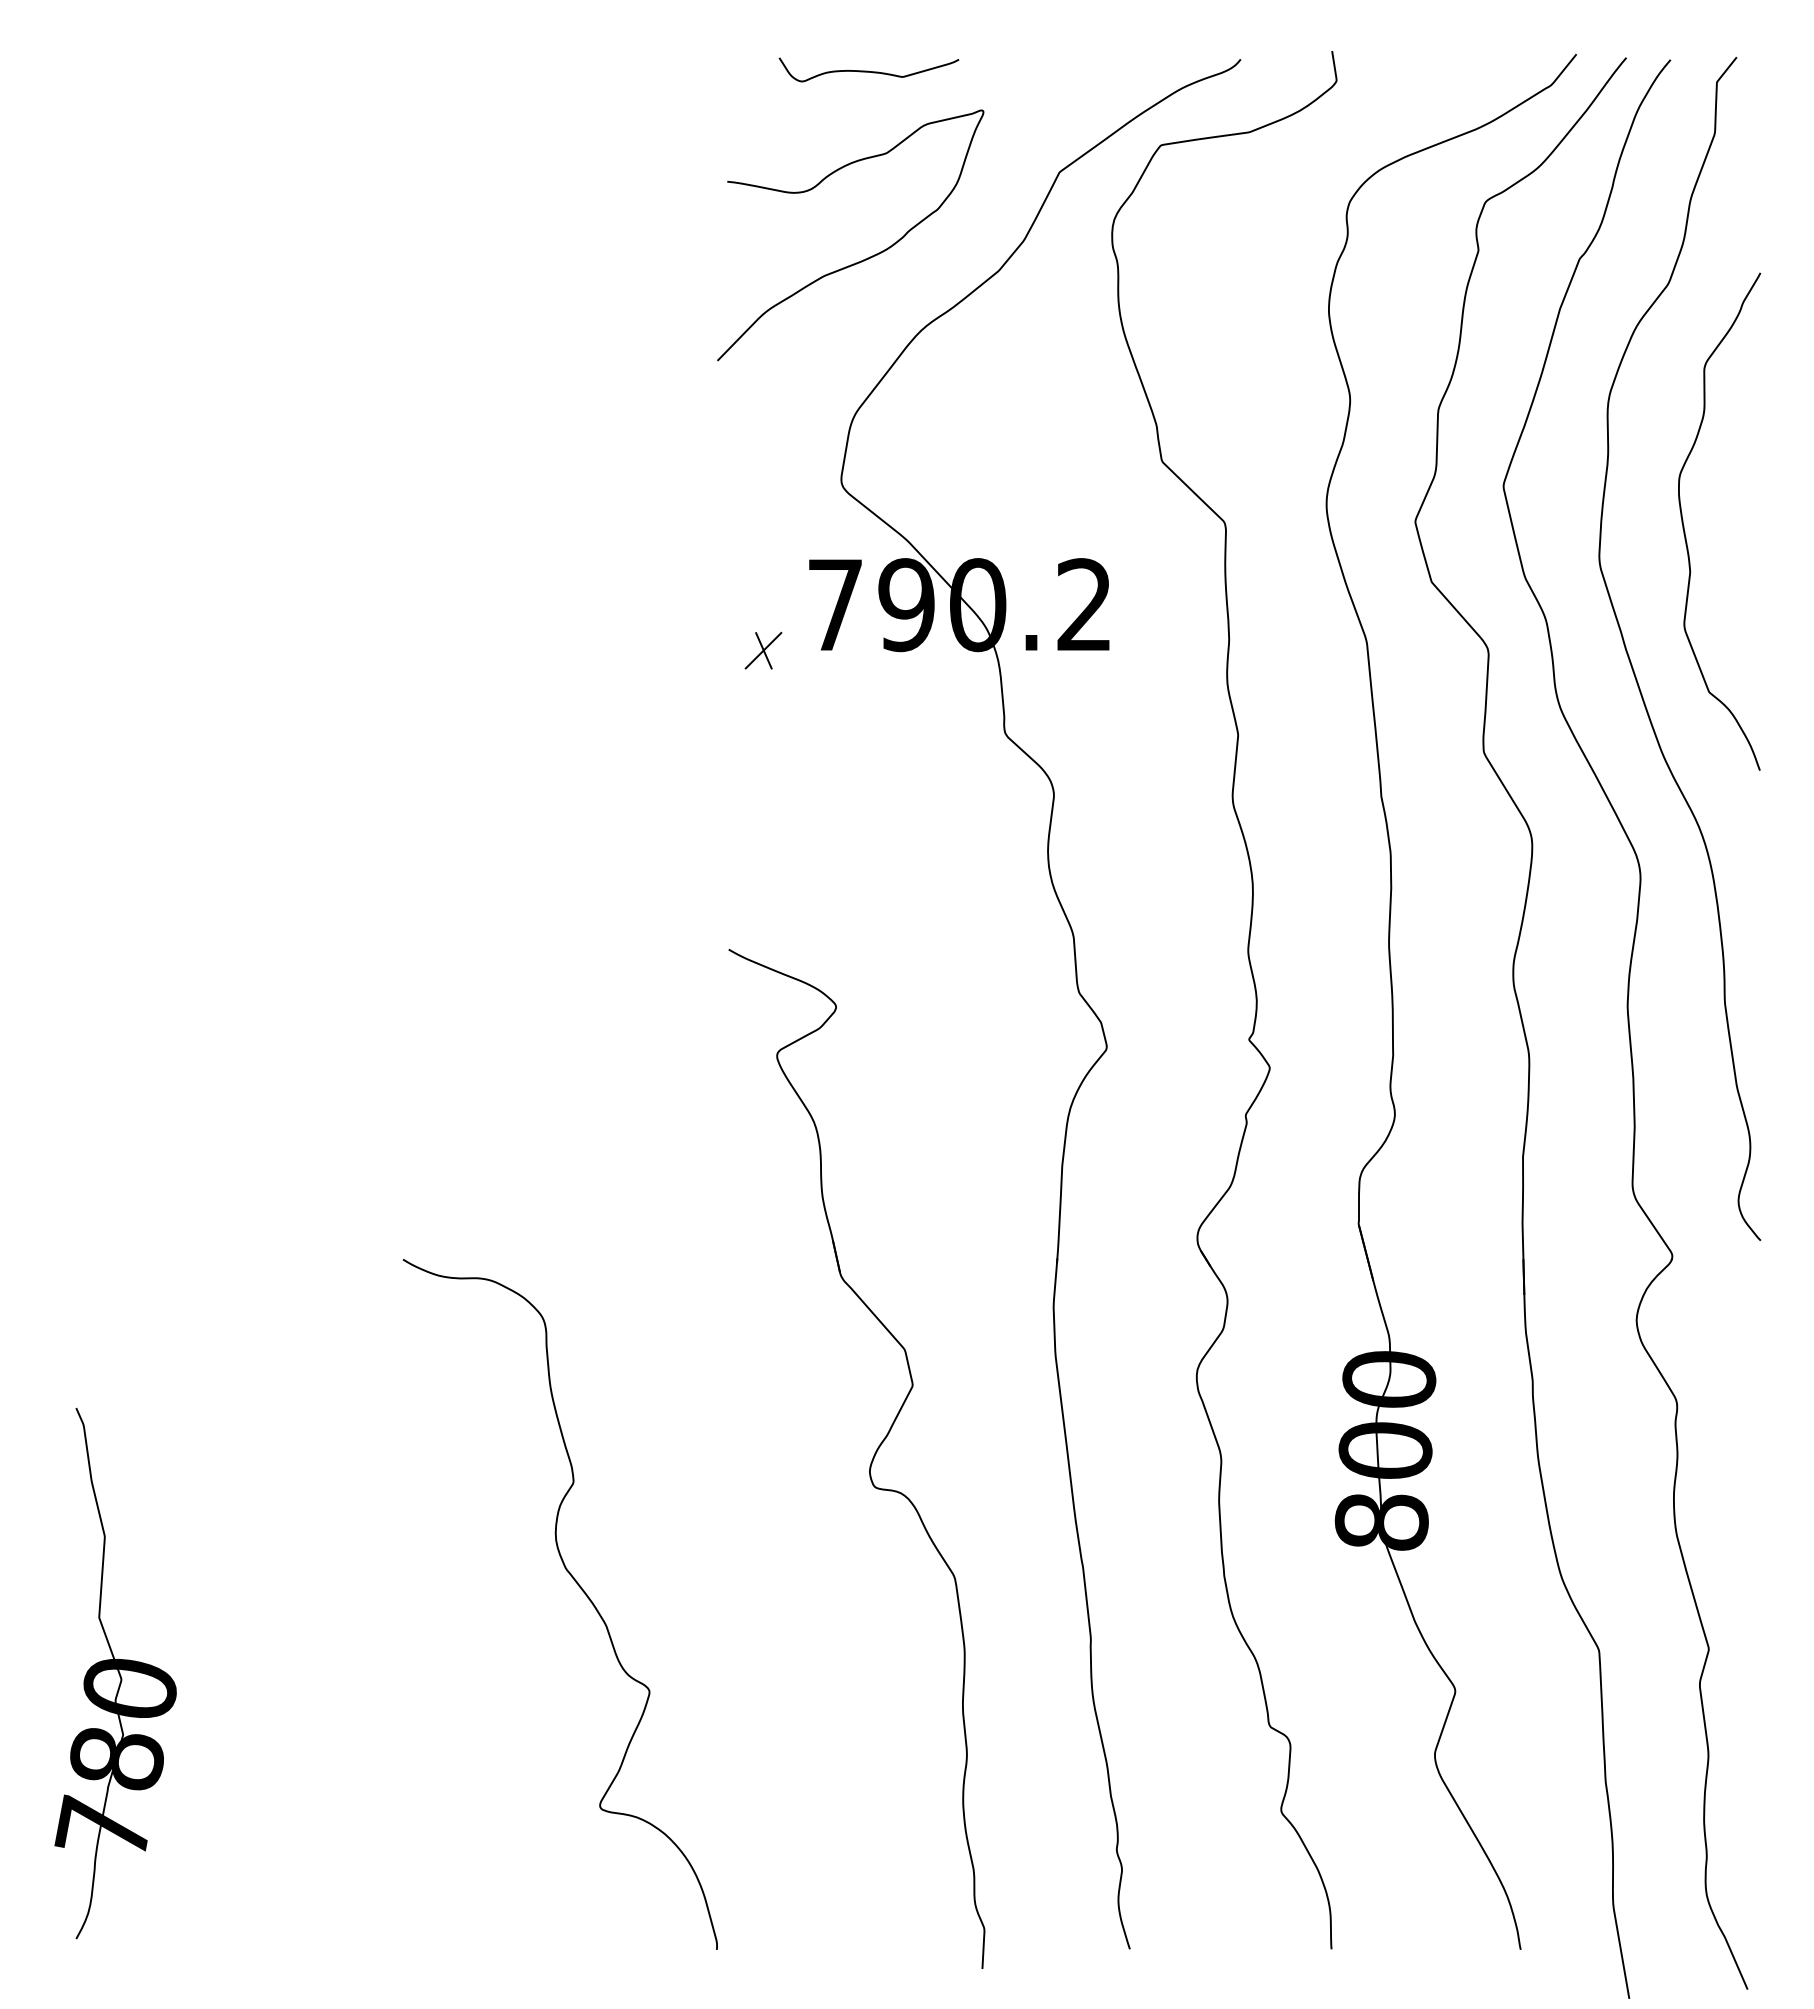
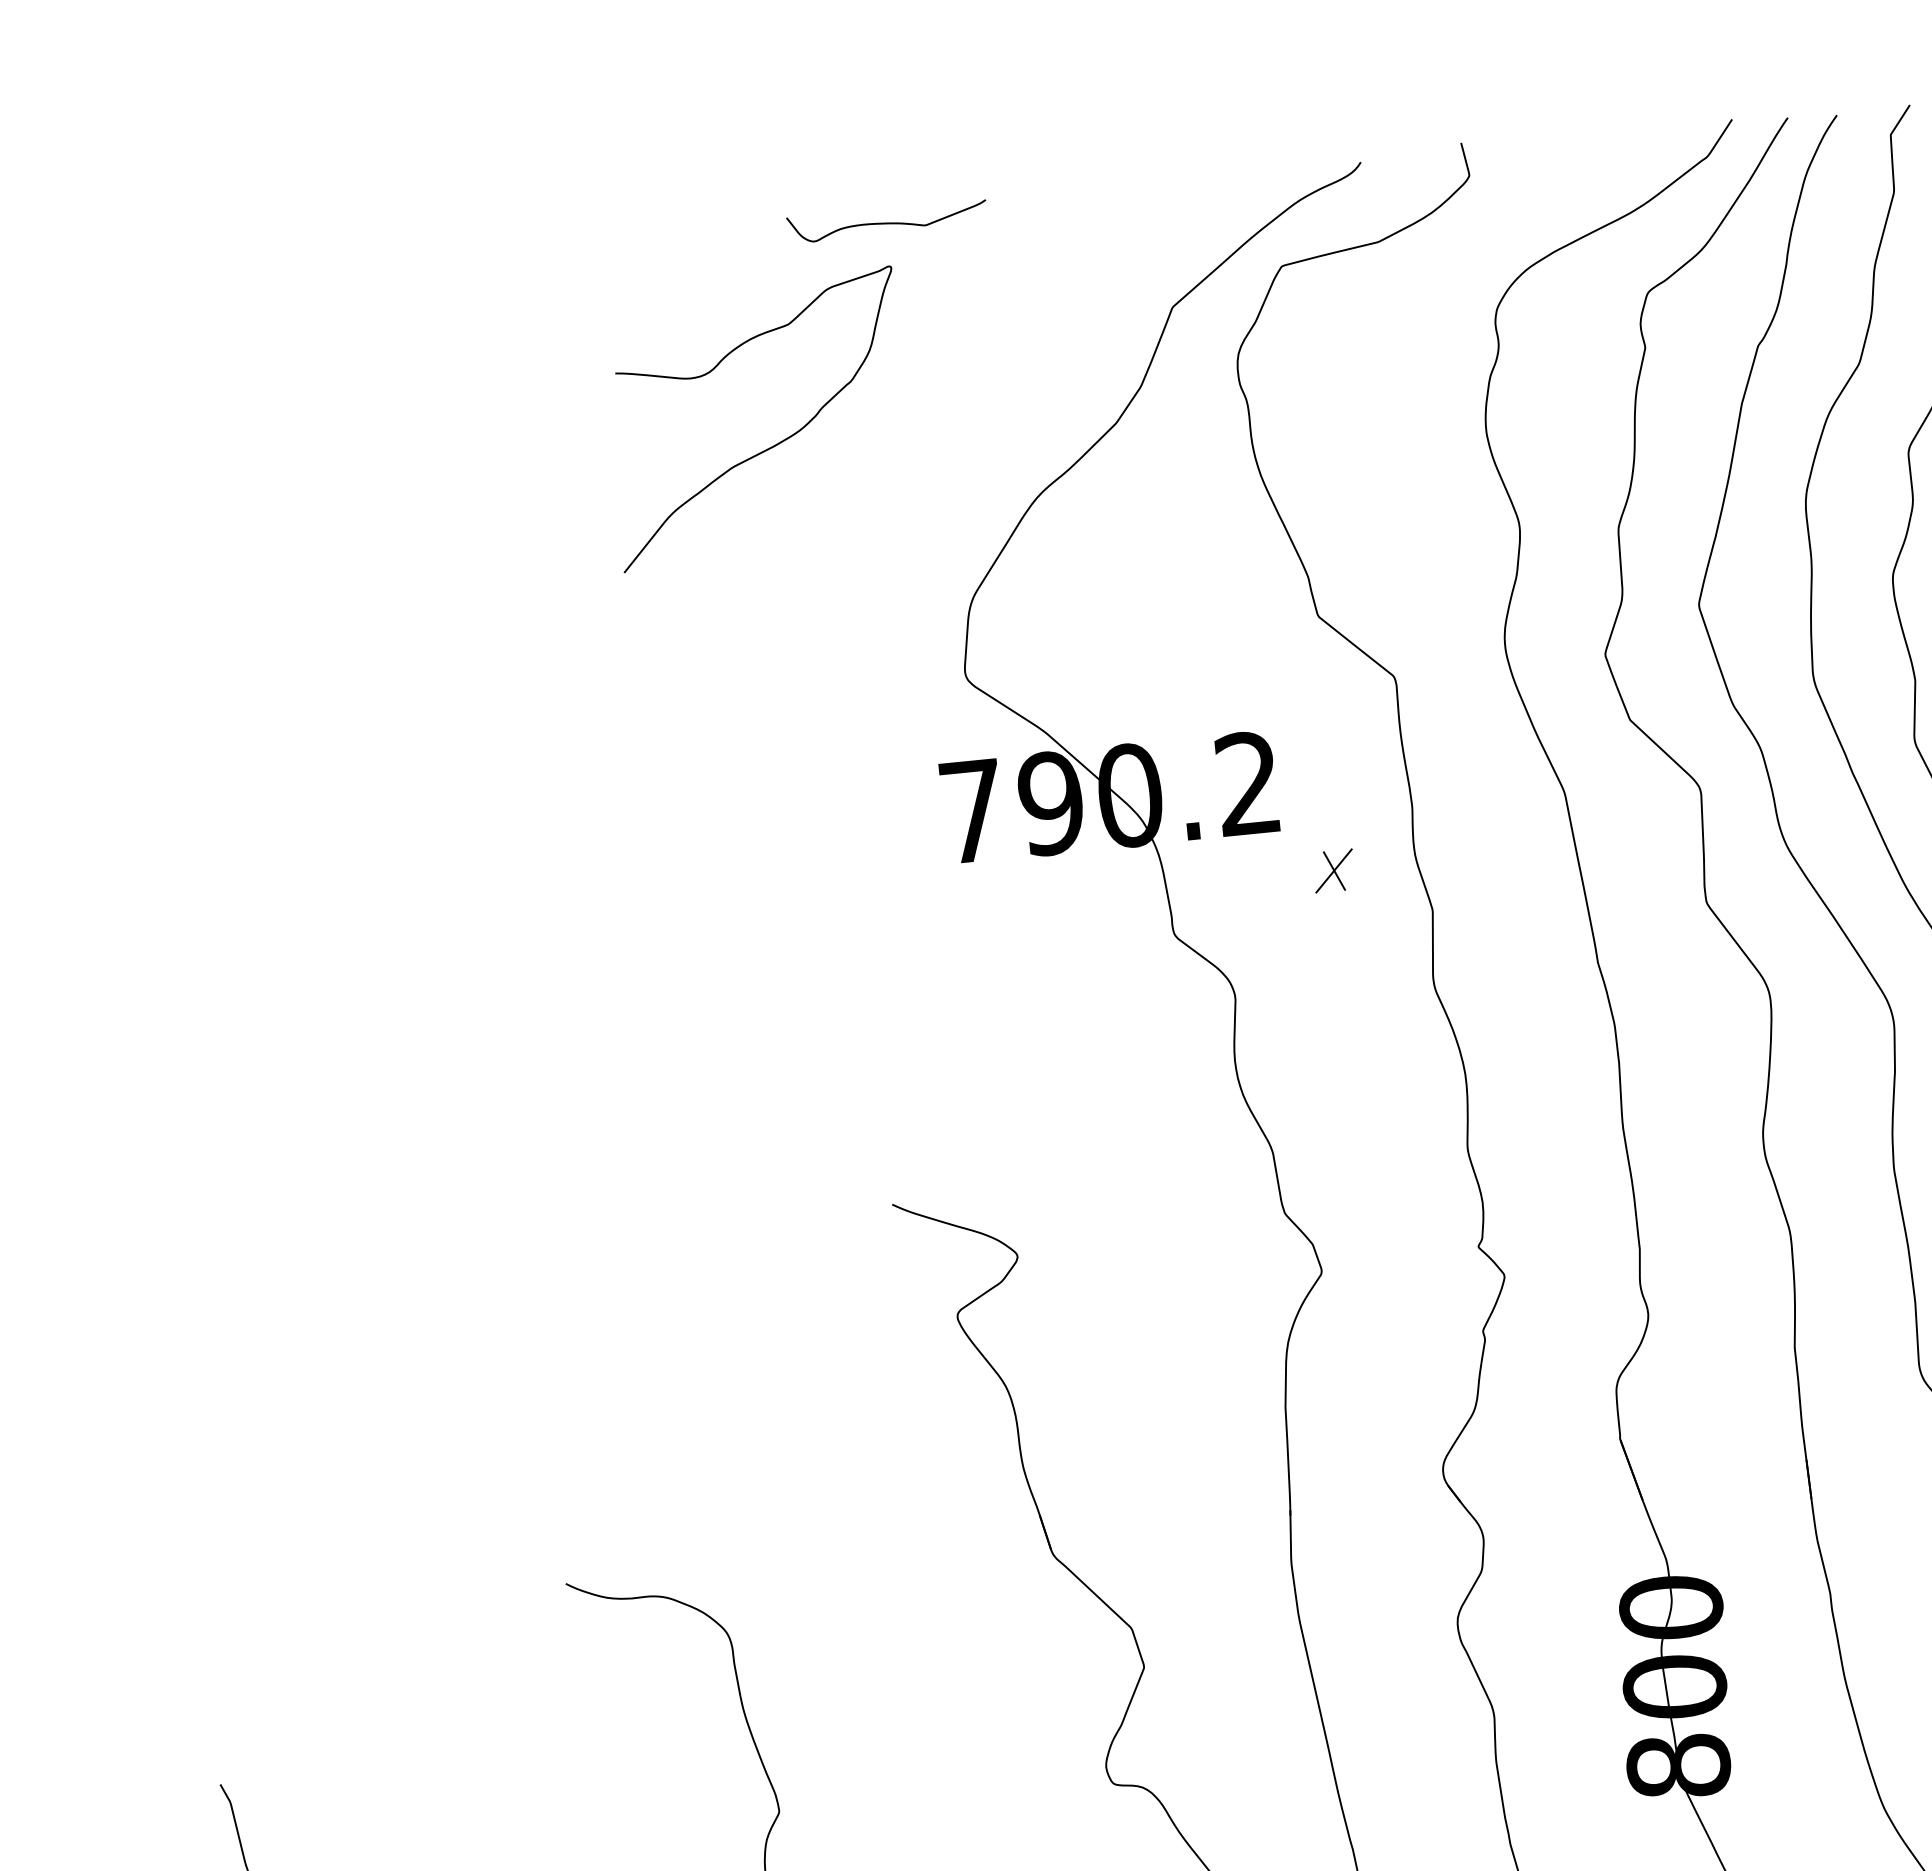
curve: (868, 70) -> (886, 222), moved
curve: (858, 261) -> (769, 447), moved
part: (763, 650) -> (1333, 870), moved

